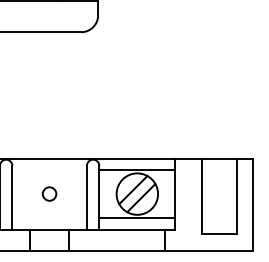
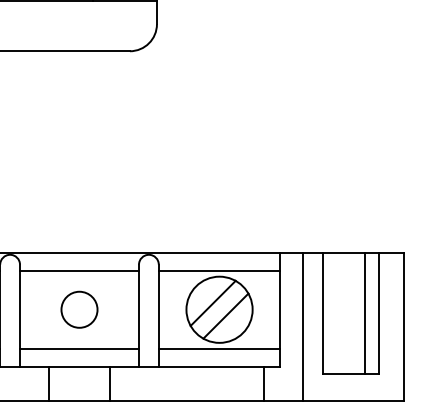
line: (49, 169) -> (79, 270), added
circle: (49, 193) -> (79, 308), size x1.67
line: (228, 196) -> (365, 313), added
line: (189, 204) -> (302, 326), added
line: (49, 218) -> (79, 348), added

